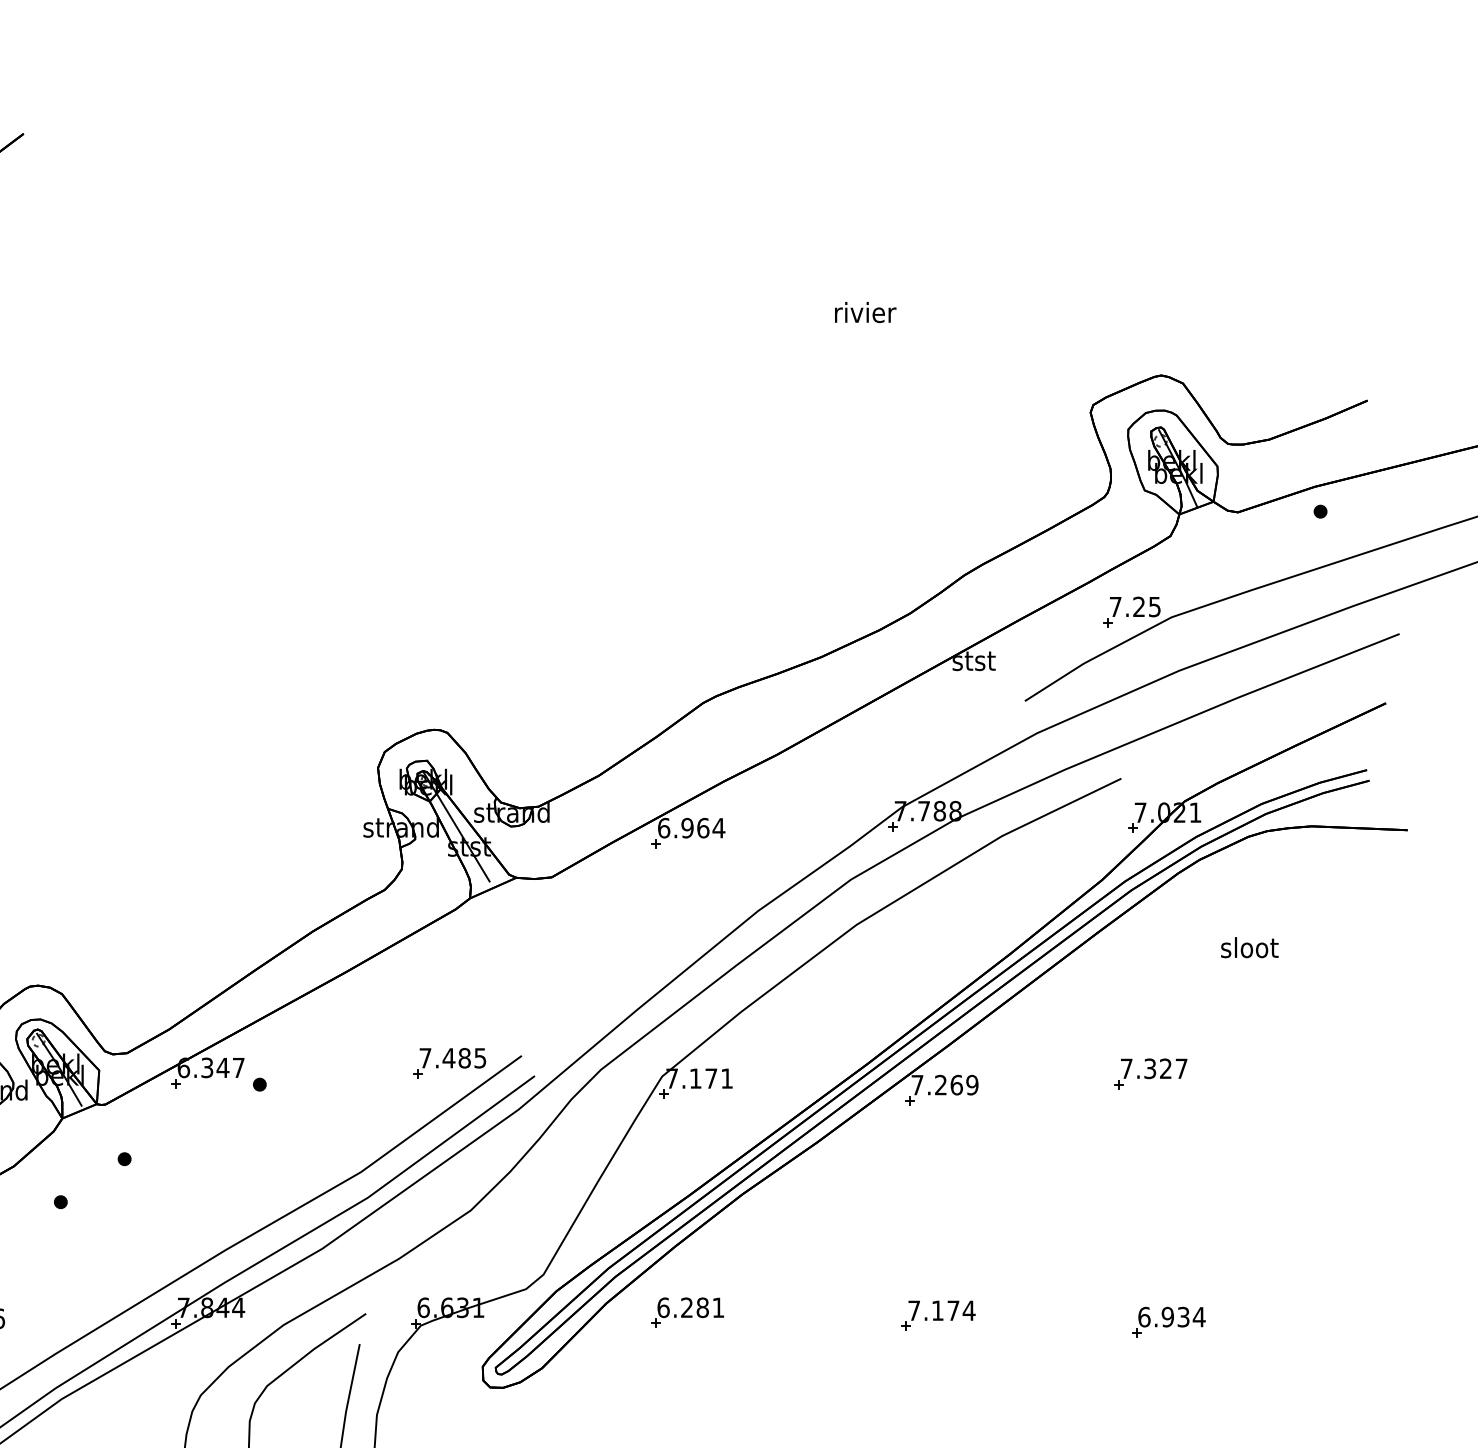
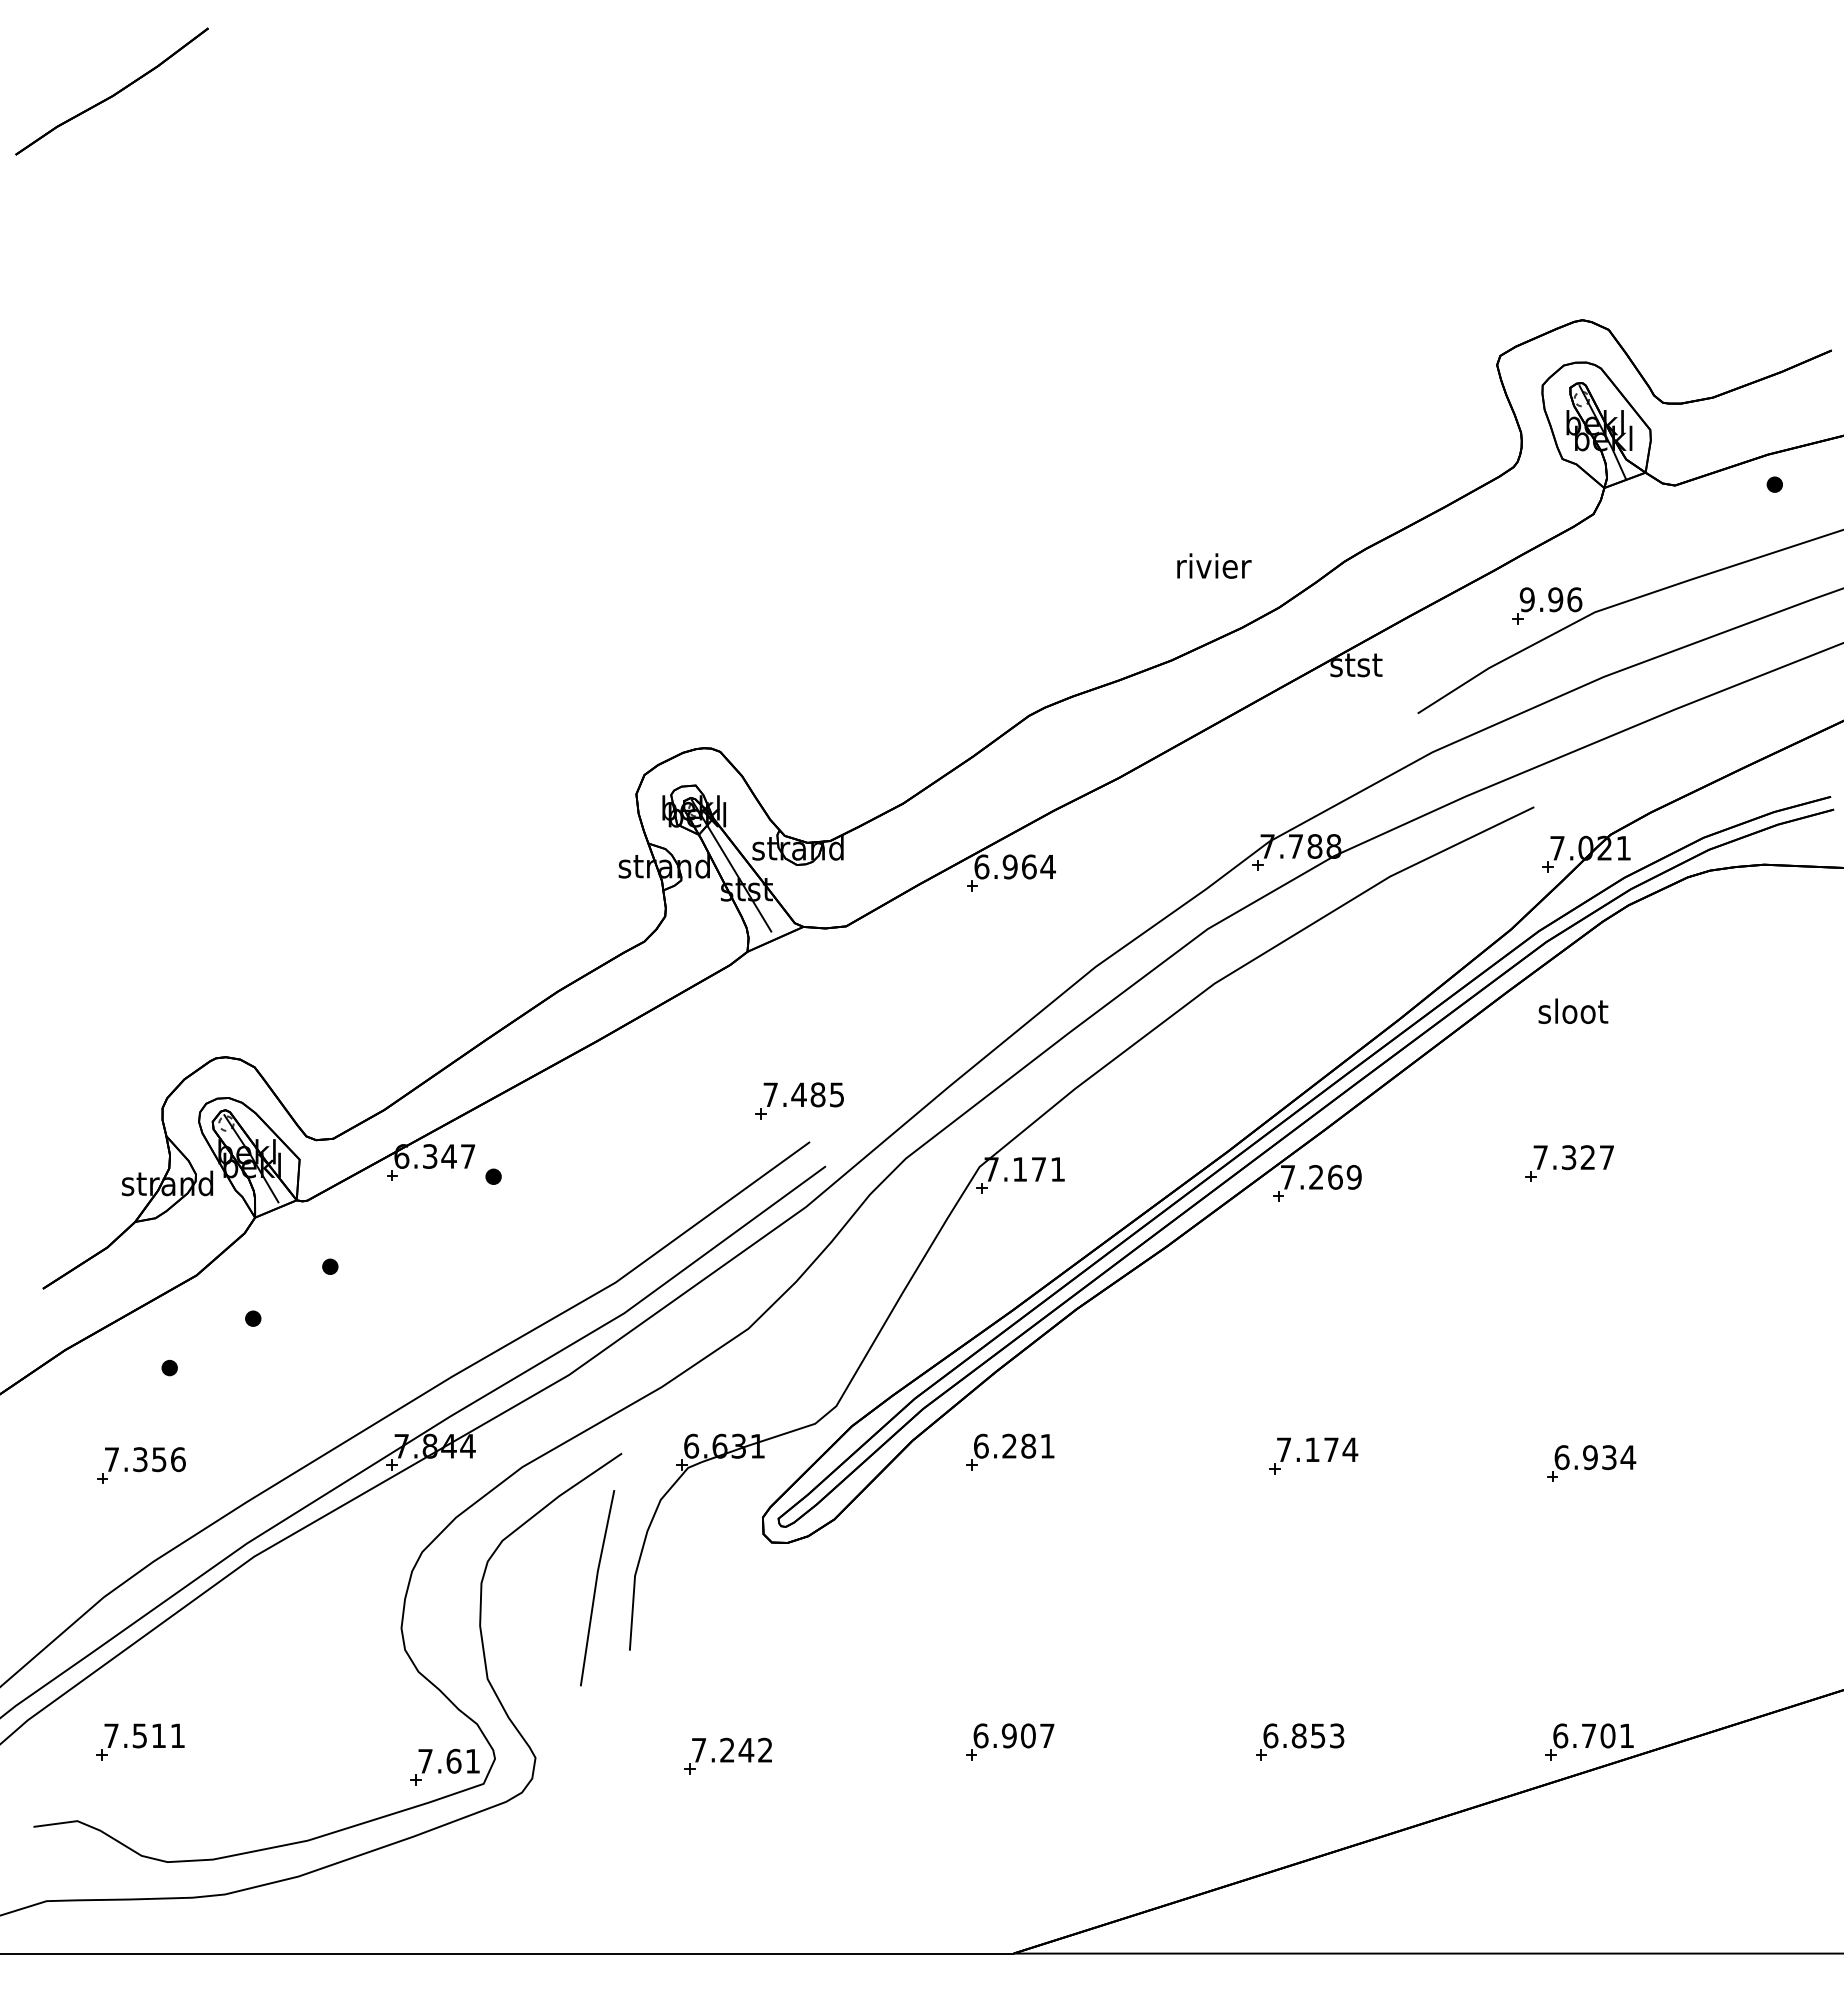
text: (865, 312) -> (1214, 565), moved
text: (1134, 606) -> (1550, 599), 7.25 -> 9.96
text: (1249, 947) -> (1573, 1010), moved
part: (449, 1062) -> (799, 1100), moved

